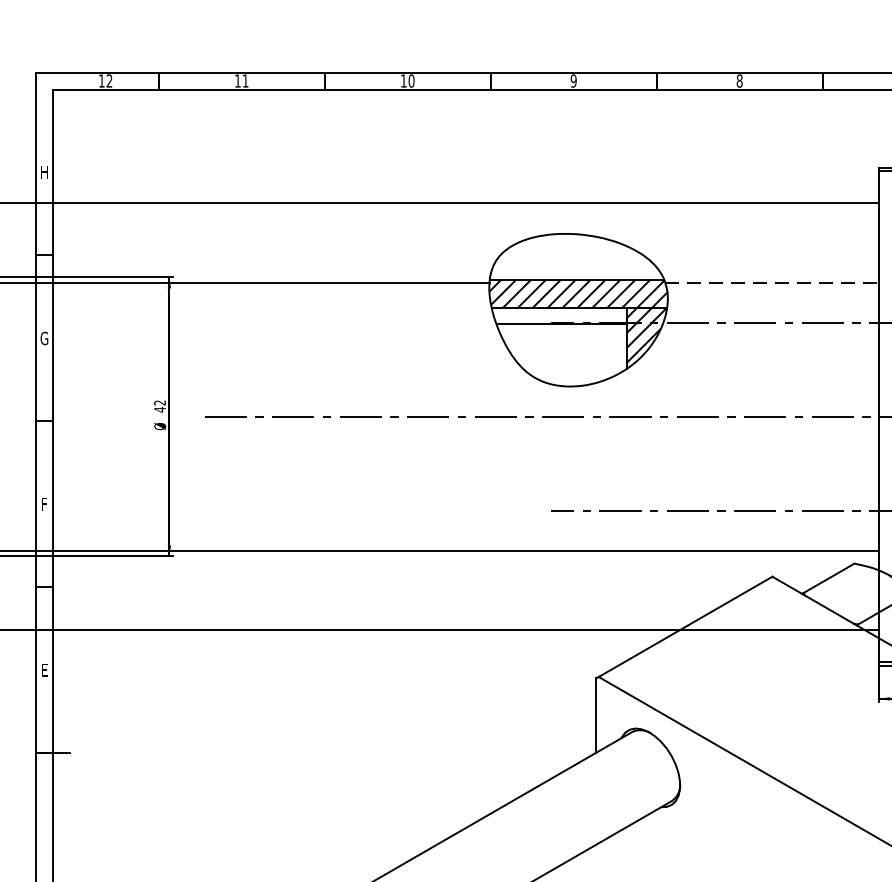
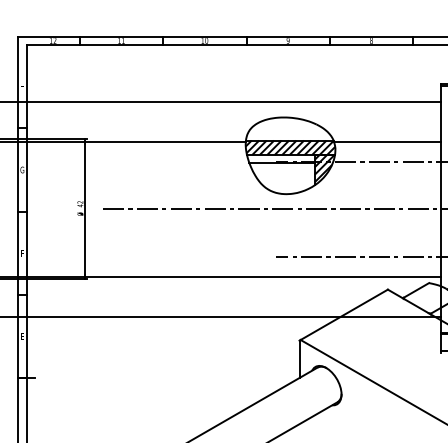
line: (771, 283) -> (387, 142), dashed -> solid

